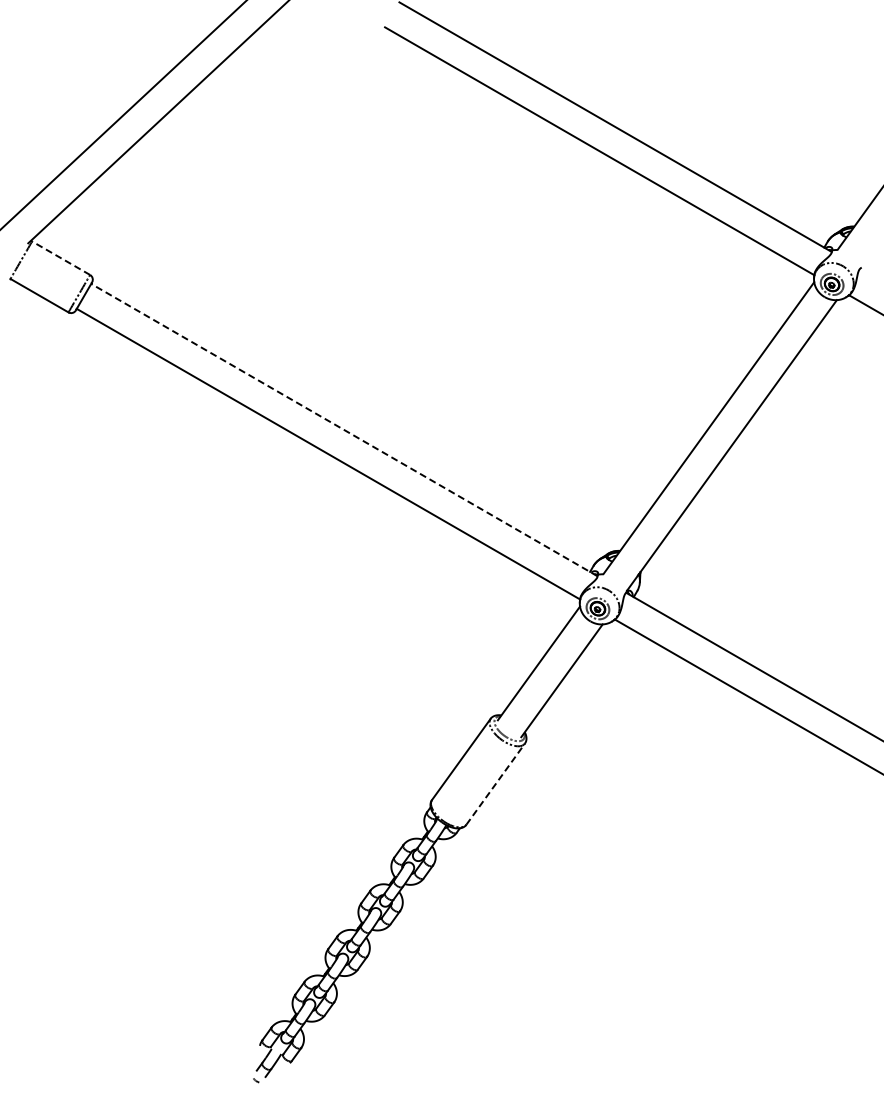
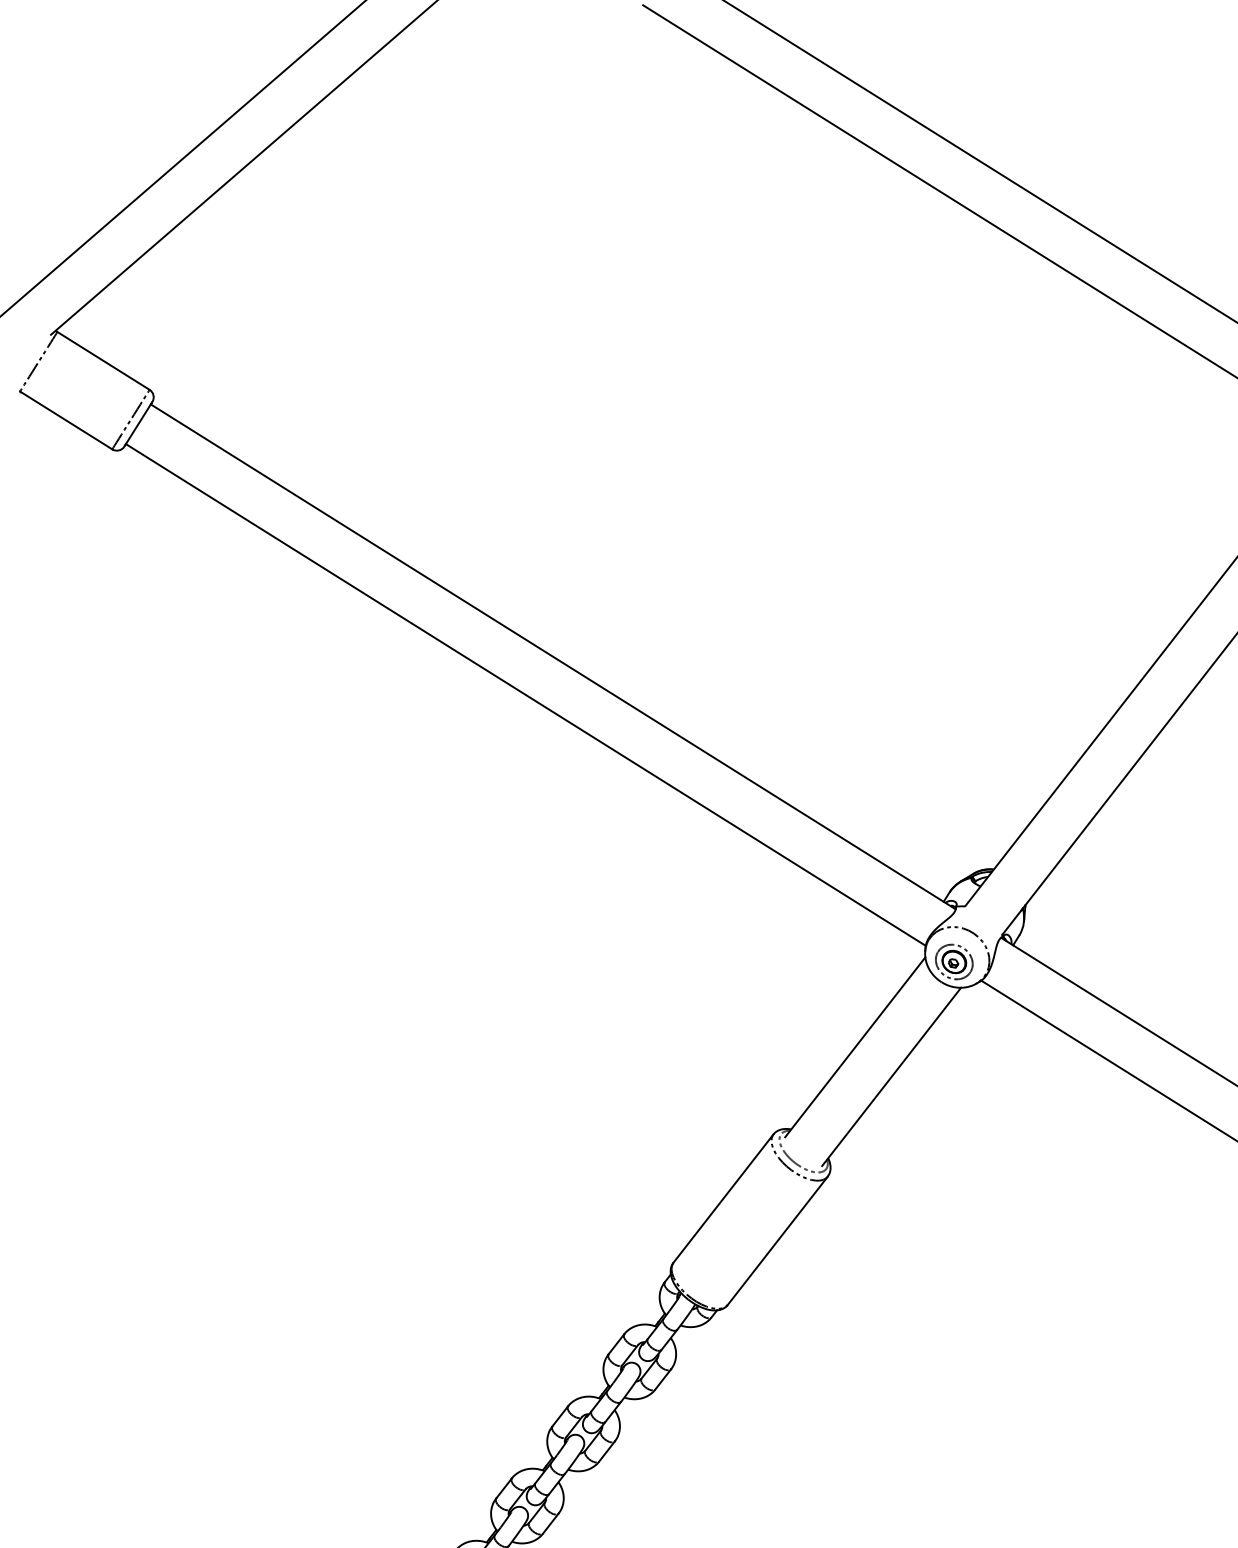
line: (60, 257) -> (102, 359), dashed -> solid
line: (343, 429) -> (551, 655), dashed -> solid
line: (495, 784) -> (777, 1241), dashed -> solid

